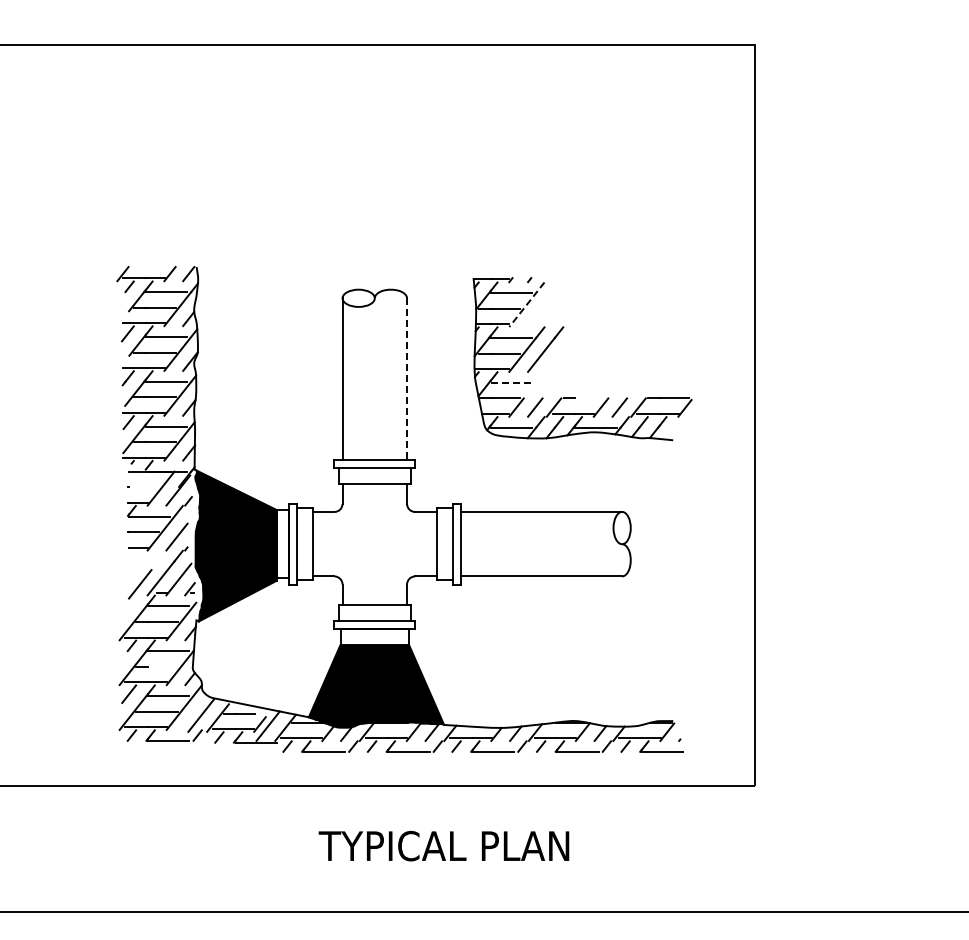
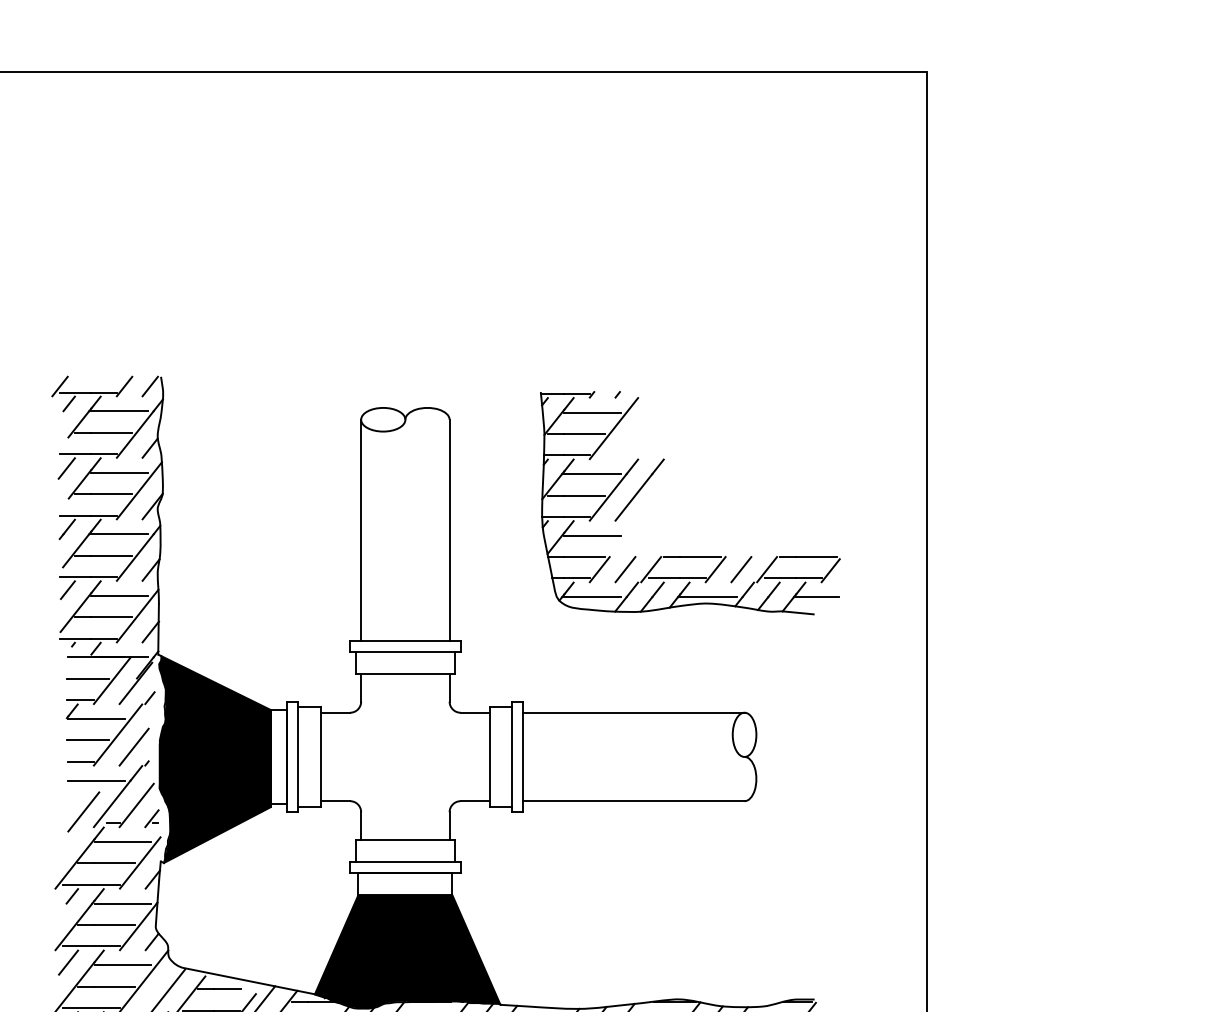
line: (526, 305) -> (613, 429), dashed -> solid
line: (407, 378) -> (450, 529), dashed -> solid
line: (511, 382) -> (592, 535), dashed -> solid
line: (589, 398) -> (699, 557), added
line: (675, 427) -> (817, 596), added
line: (143, 487) -> (88, 679), added
line: (149, 561) -> (96, 780), added
line: (162, 666) -> (114, 924), added

